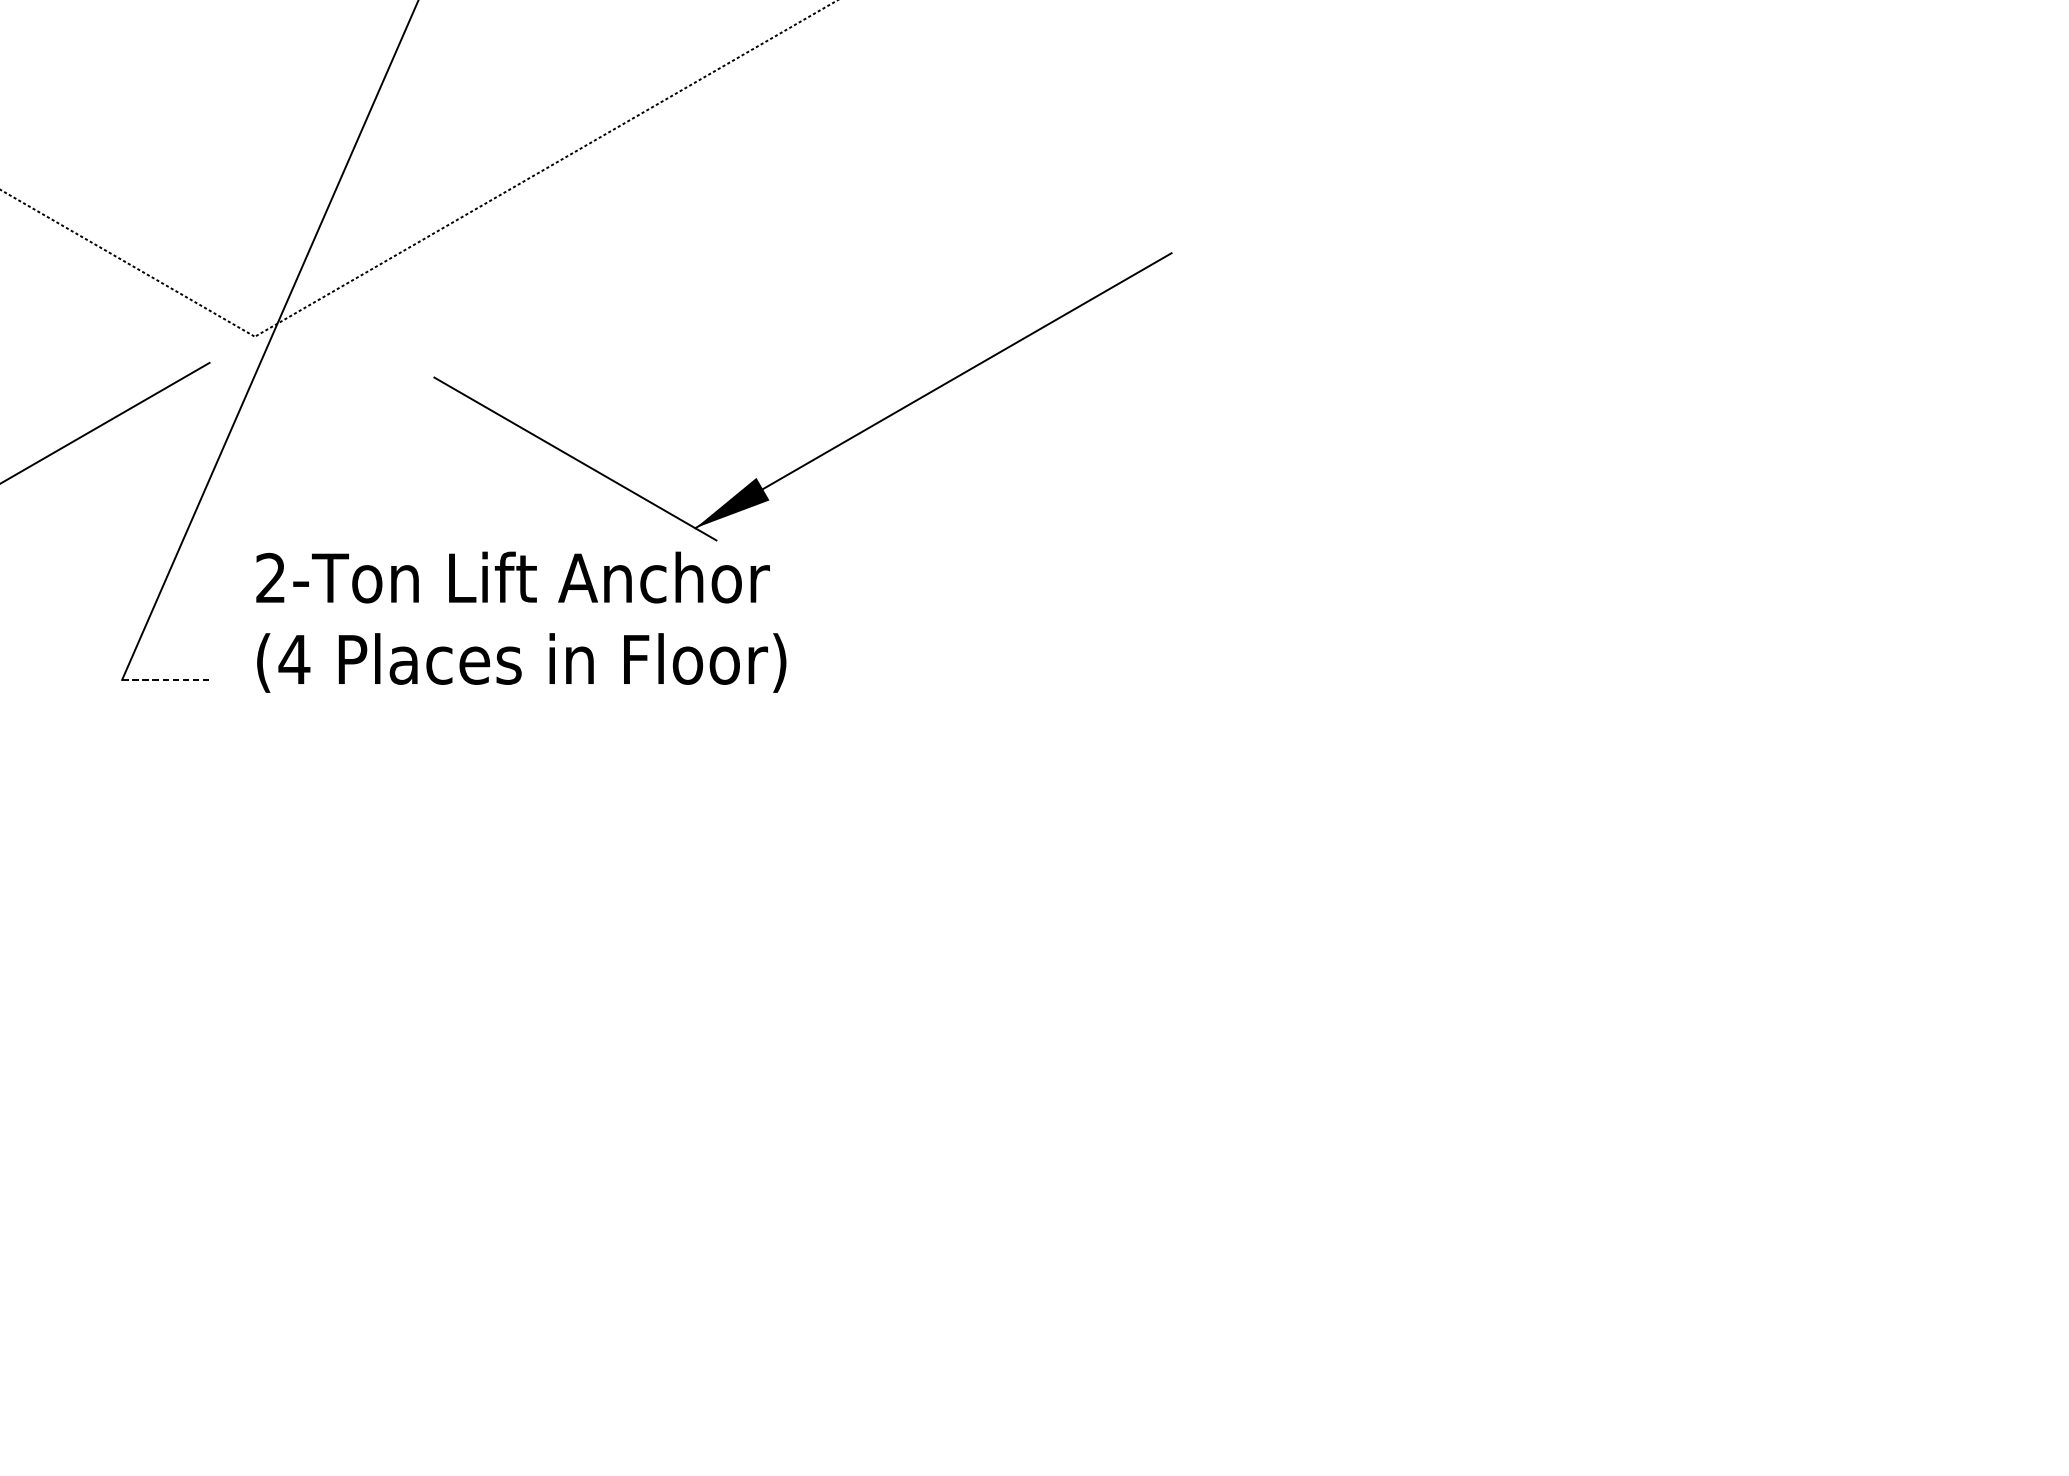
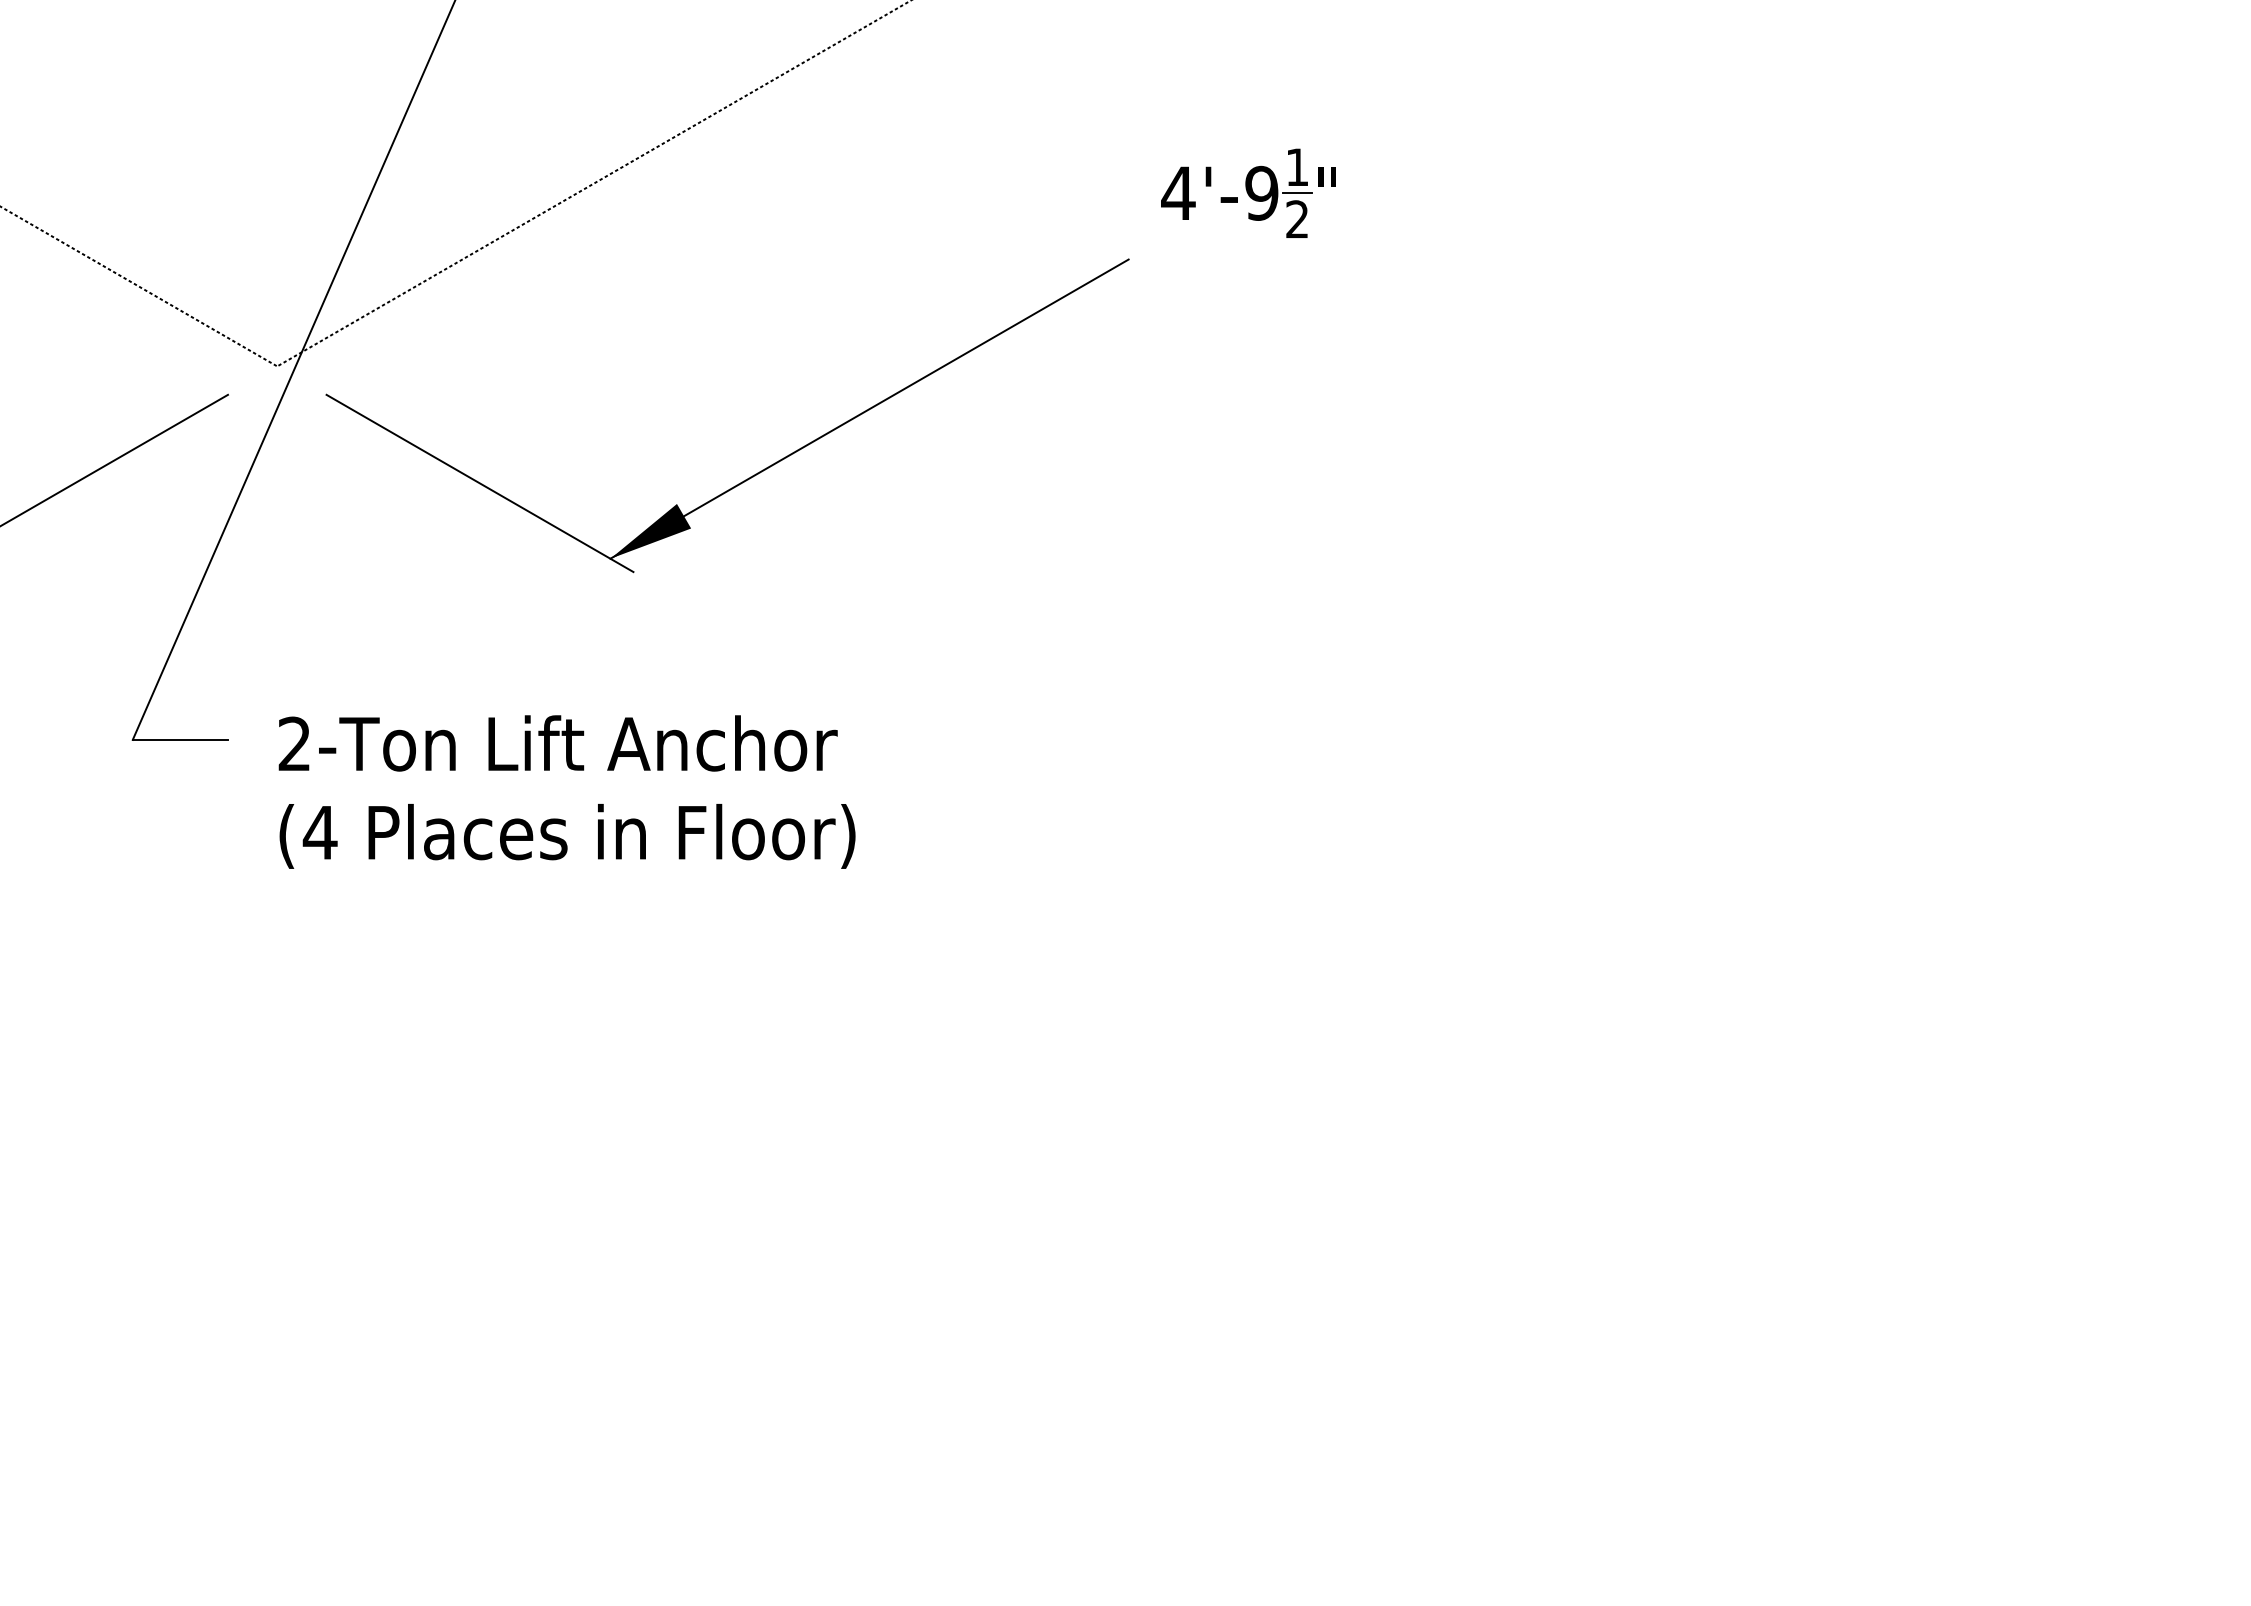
part: (1147, 176) -> (1248, 192), added
part: (835, 446) -> (762, 469), moved
text: (520, 621) -> (566, 791), moved
line: (165, 679) -> (180, 739), dashed -> solid

